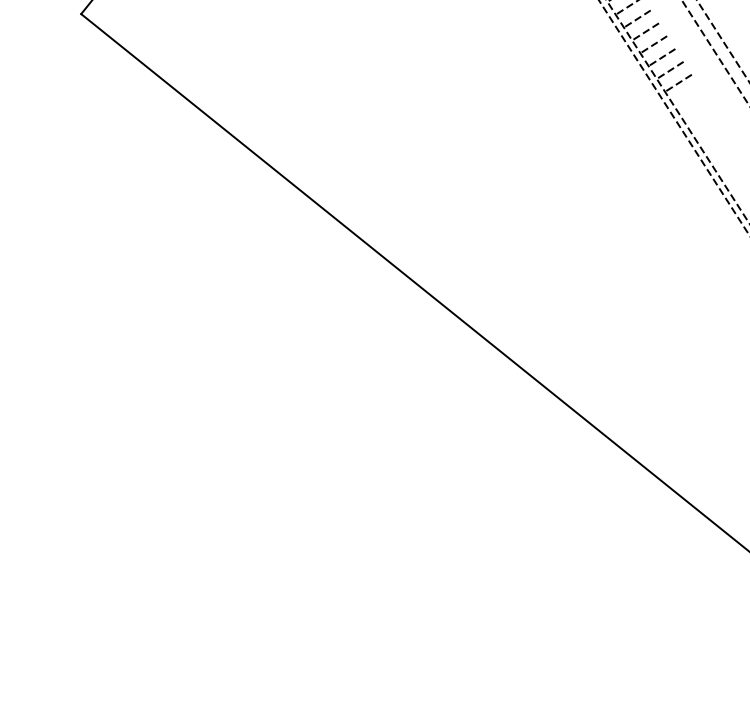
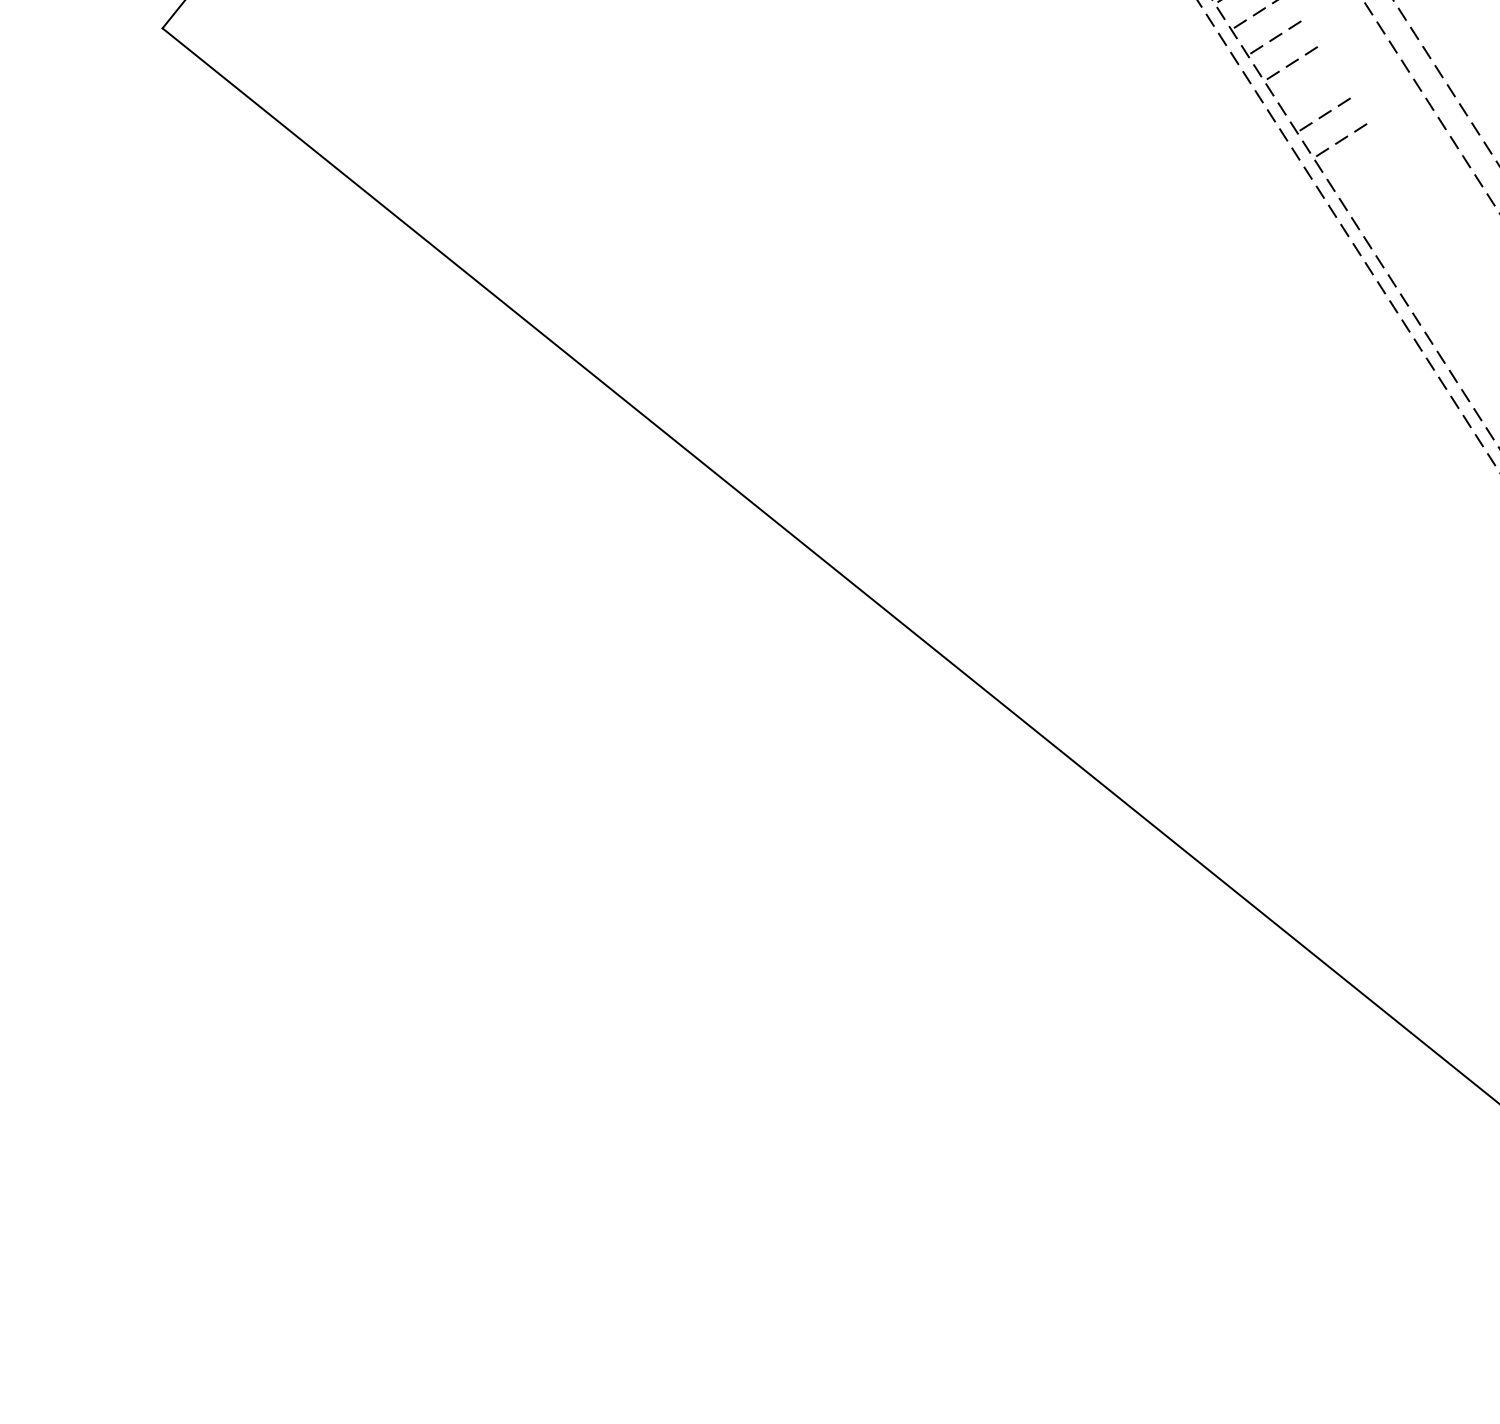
line: (653, 44) -> (1306, 89), removed
line: (678, 82) -> (1356, 165), removed

